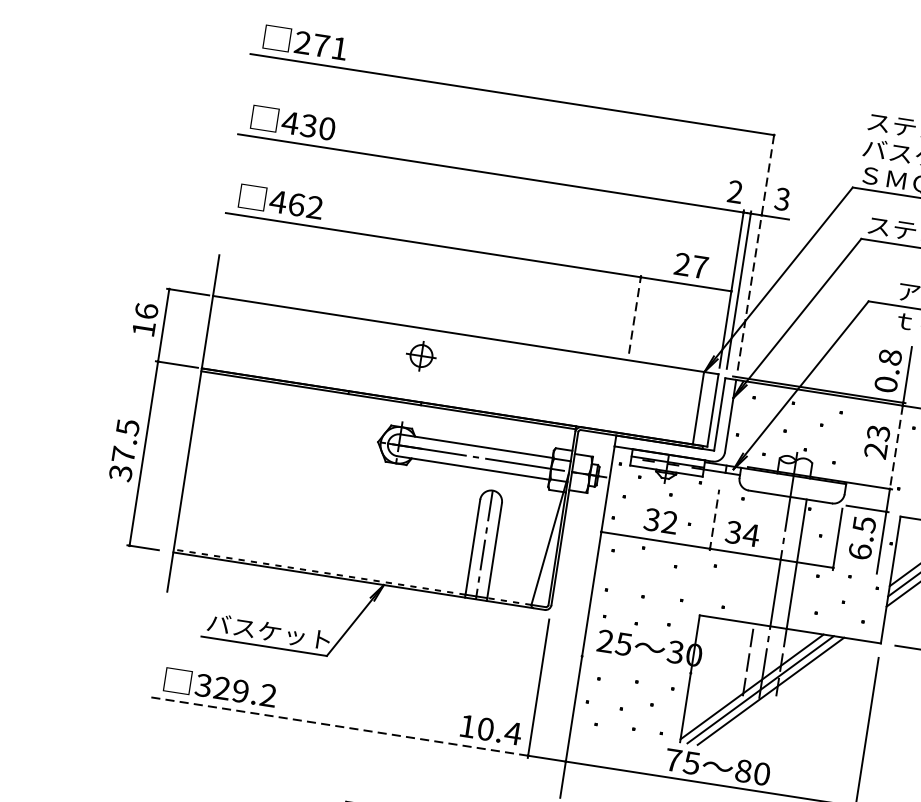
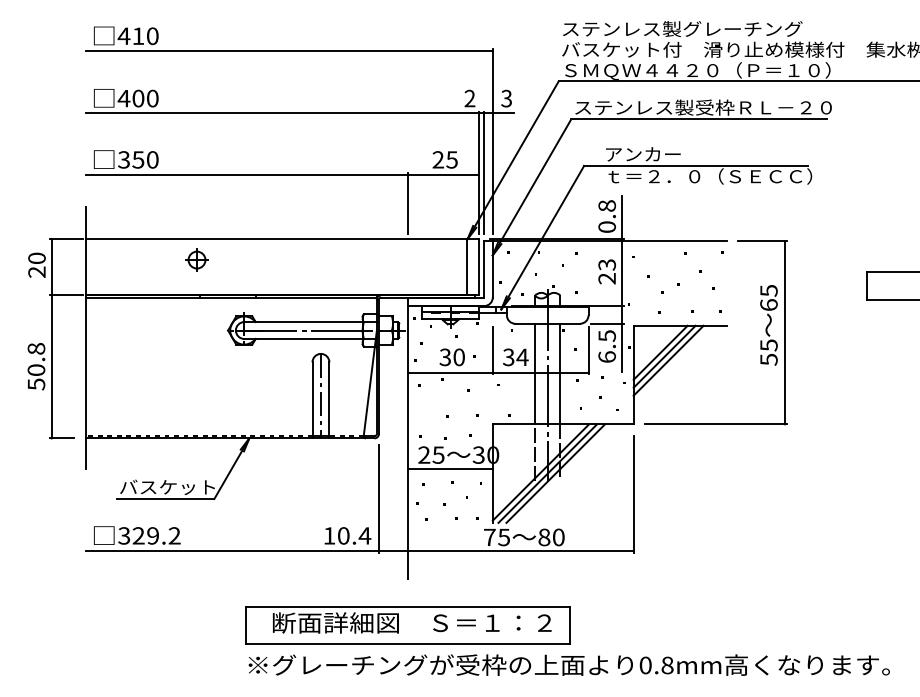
text: (320, 45) -> (137, 36), 271 -> 410
text: (308, 125) -> (138, 98), 430 -> 400
text: (295, 204) -> (137, 159), 462 -> 350
line: (755, 251) -> (492, 141), dashed -> solid
text: (699, 266) -> (451, 159), 27 -> 25
line: (635, 314) -> (408, 203), dashed -> solid
text: (144, 319) -> (36, 264), 16 -> 20
part: (420, 355) -> (196, 259), moved
line: (896, 448) -> (622, 274), dashed -> solid
text: (124, 450) -> (36, 366), 37.5 -> 50.8
line: (714, 520) -> (492, 350), dashed -> solid
text: (668, 522) -> (458, 357), 32 -> 30
line: (764, 558) -> (535, 373), added
line: (636, 665) -> (450, 469), added
line: (339, 727) -> (232, 551), dashed -> solid

